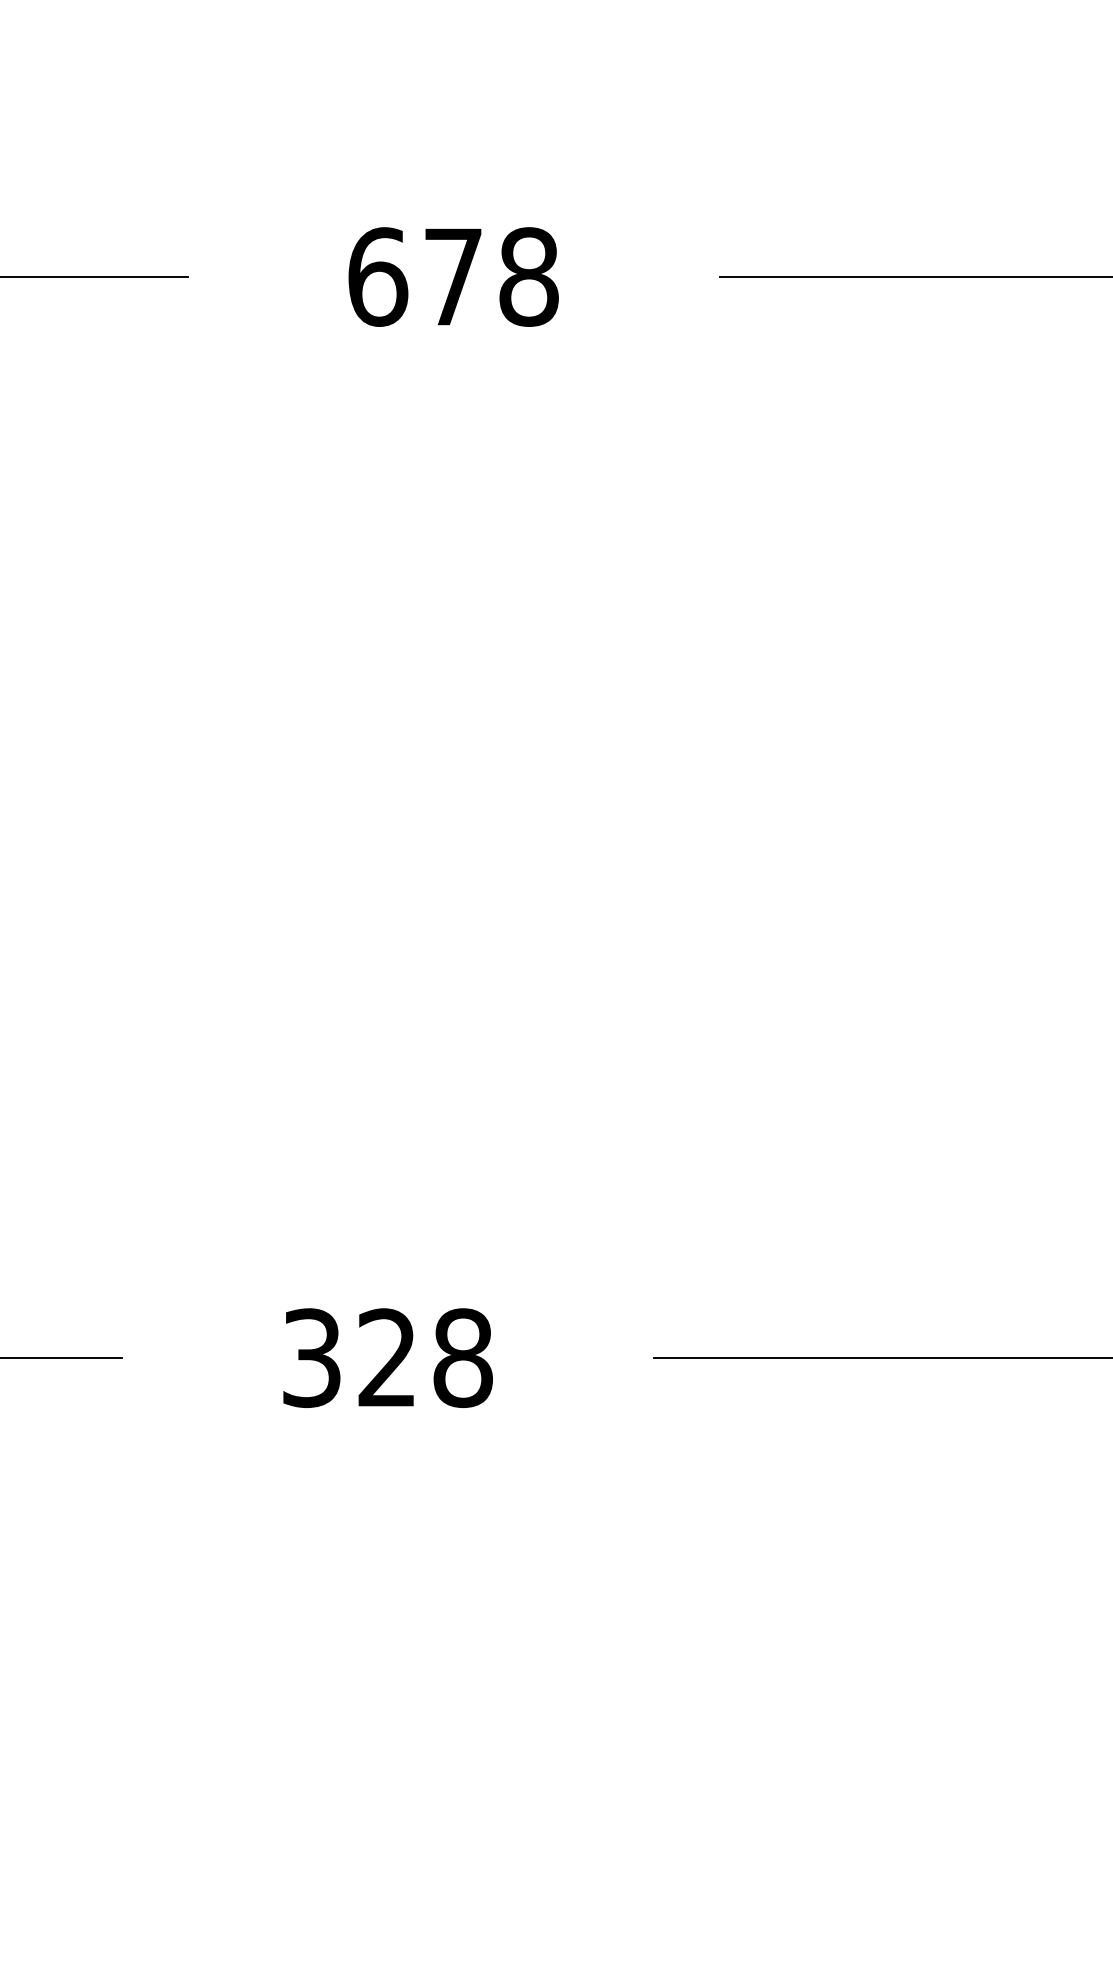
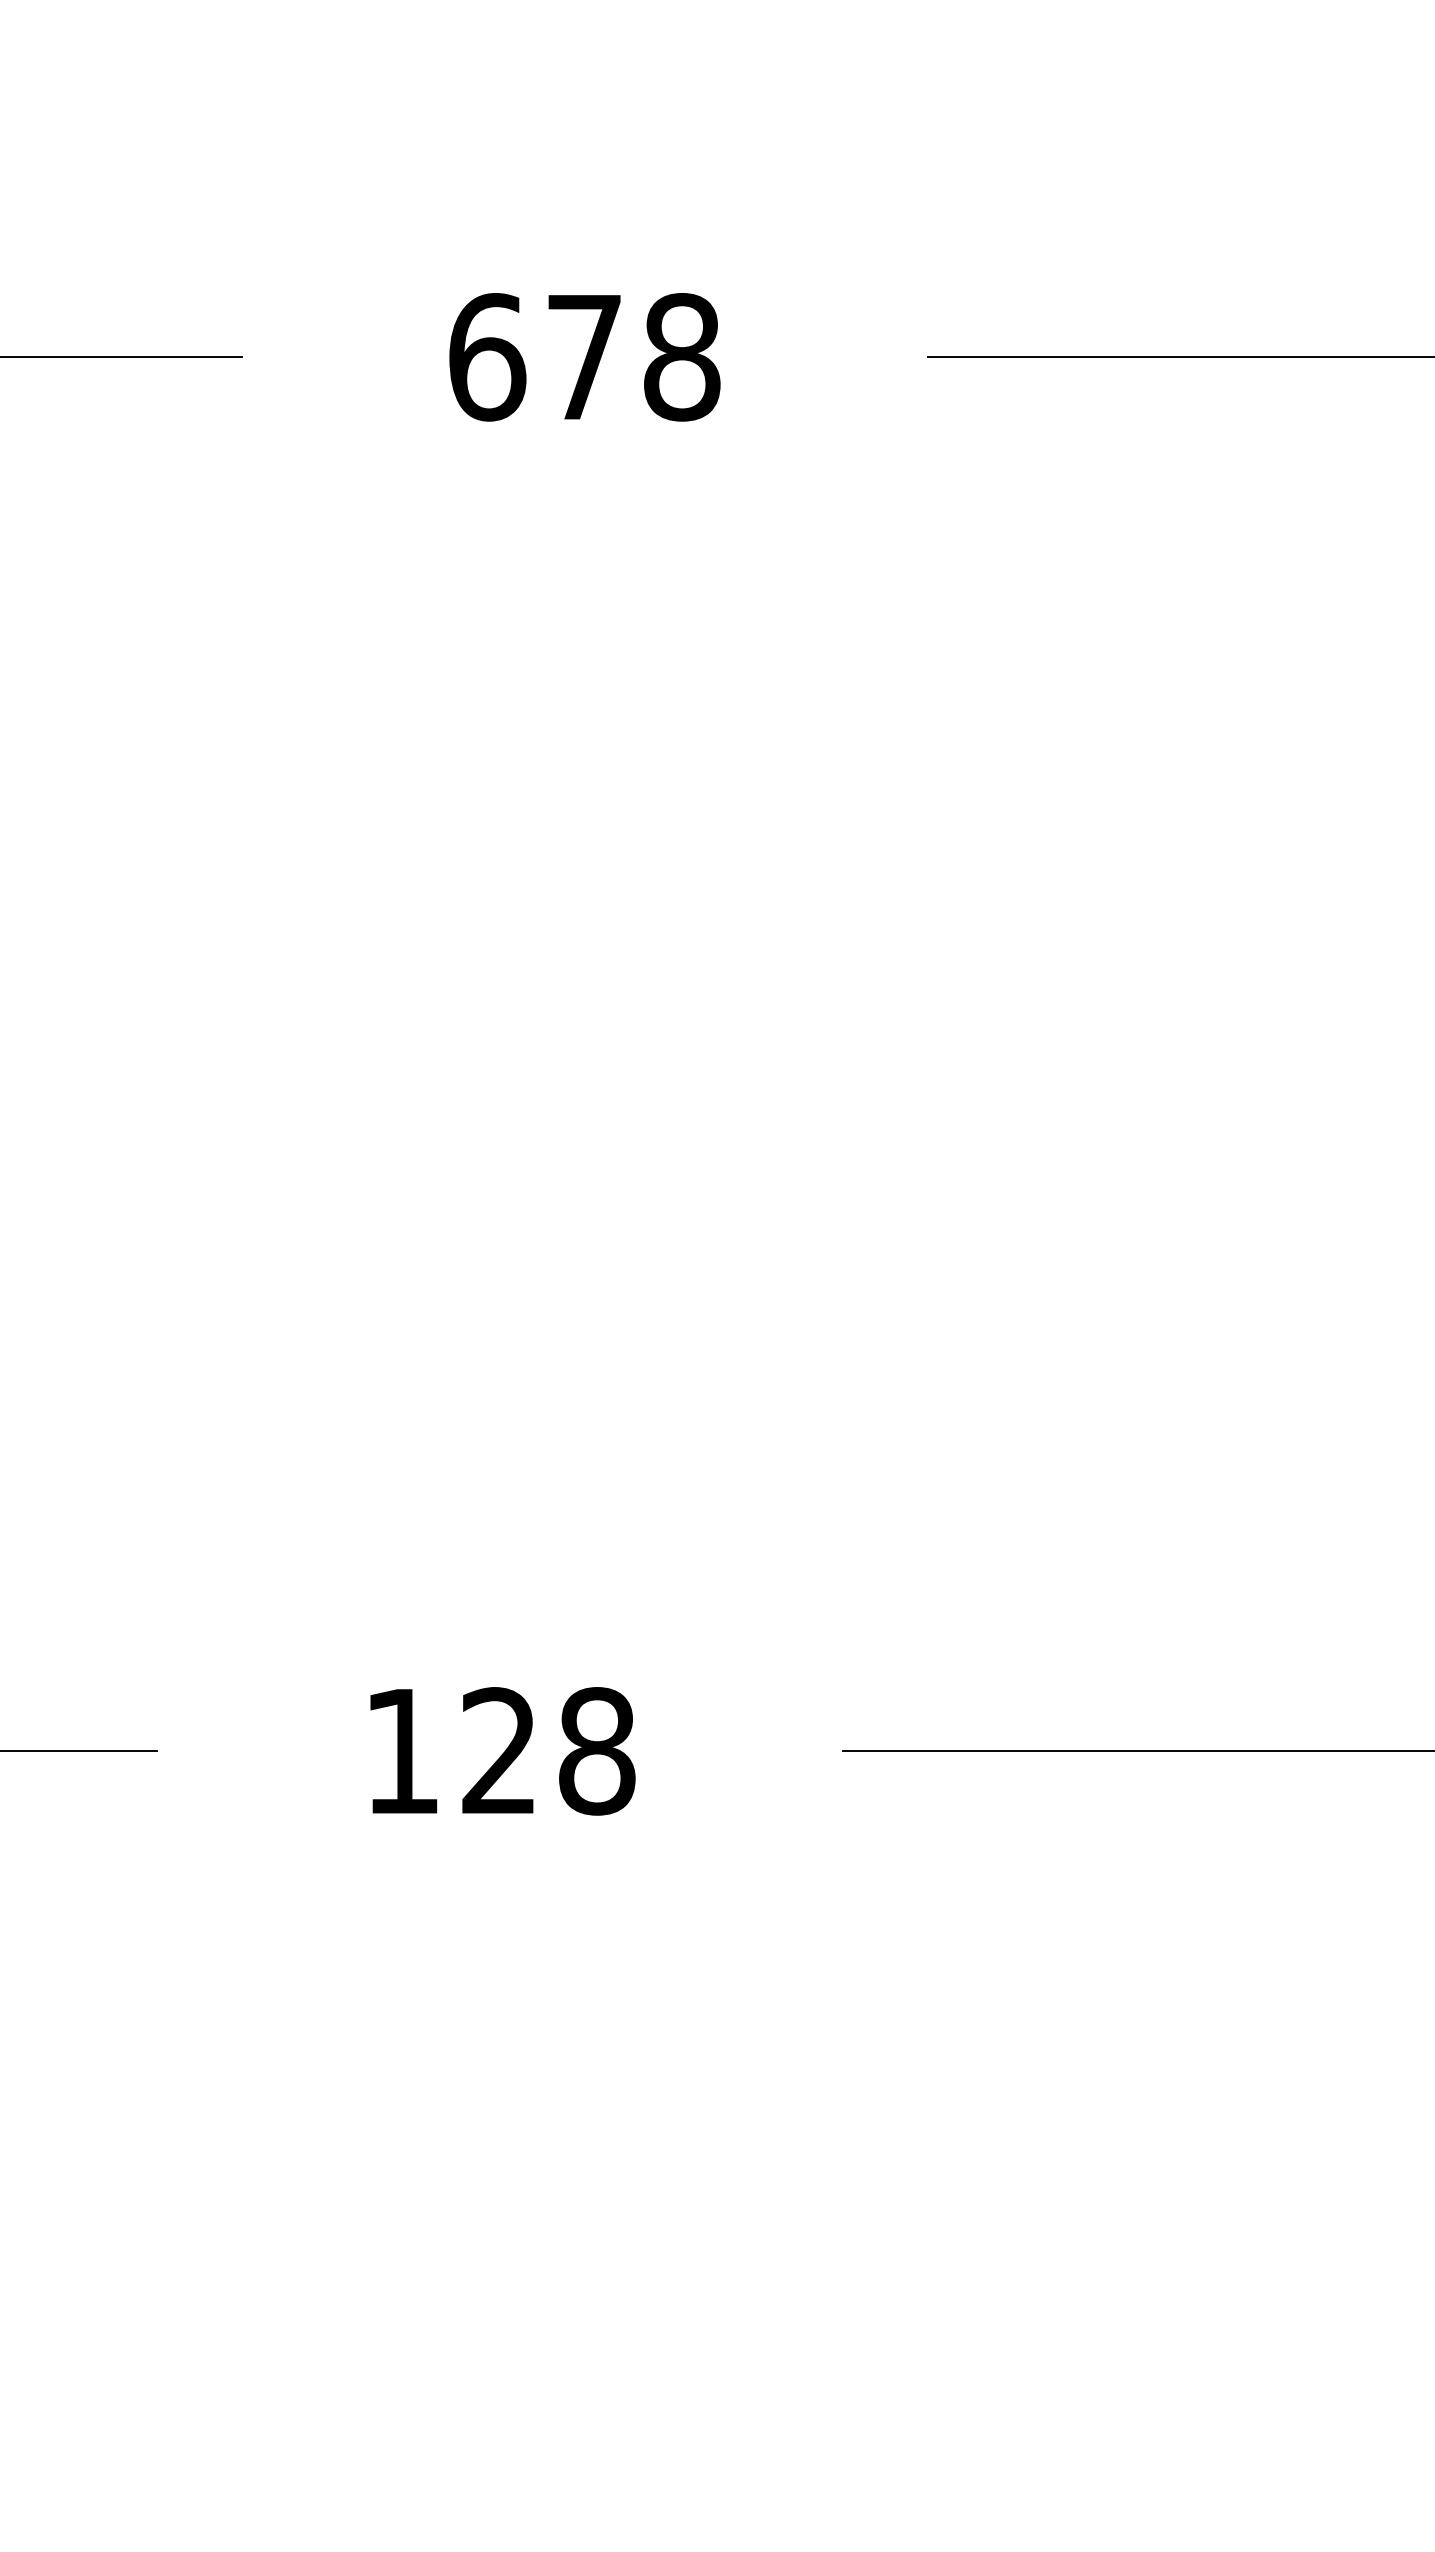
text: (311, 1358) -> (401, 1751), 328 -> 128

